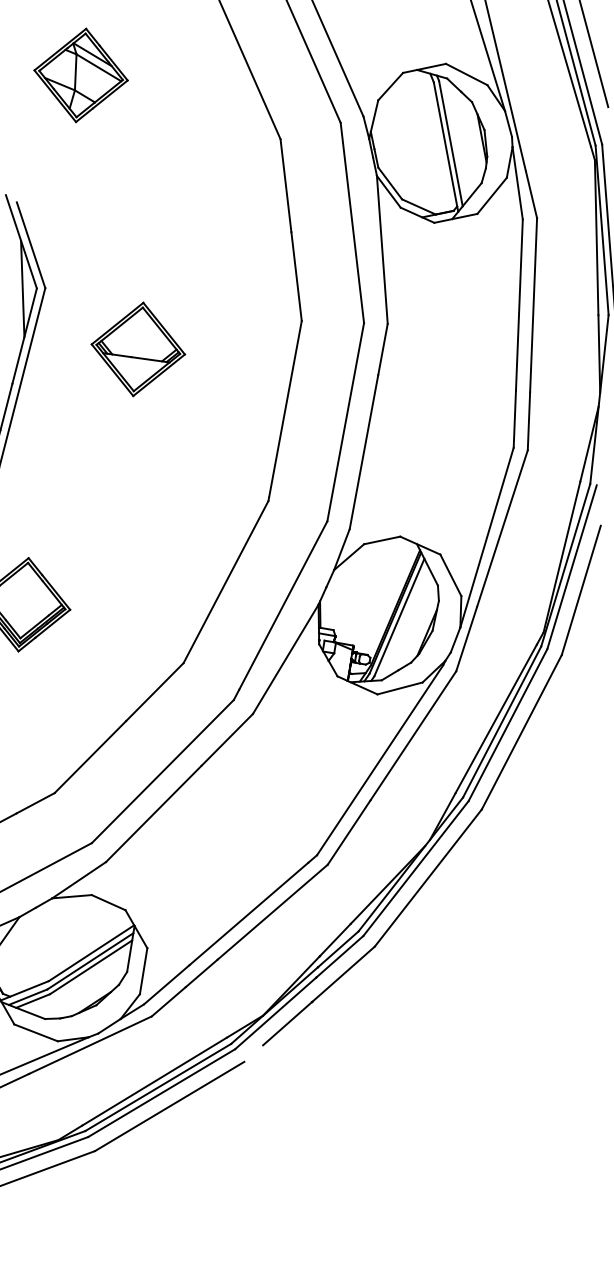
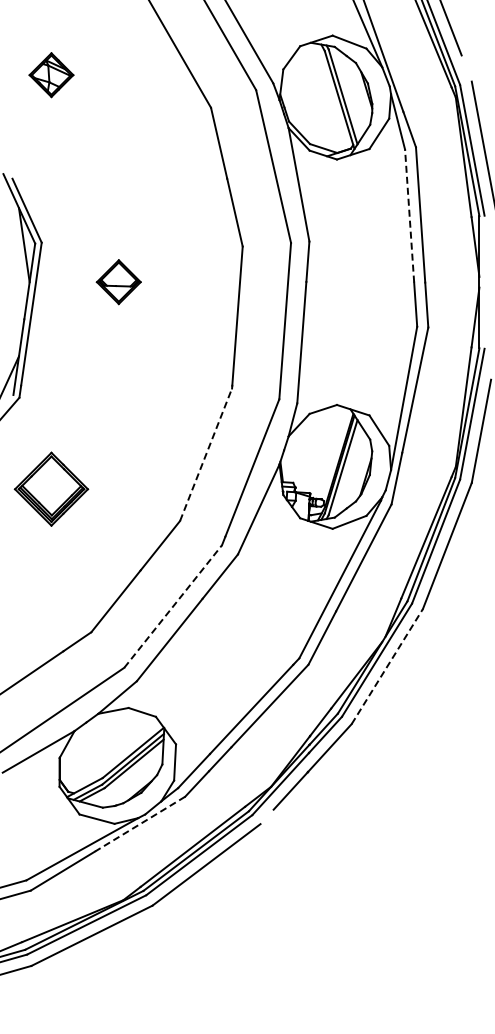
part: (81, 74) -> (51, 74), size x0.6
line: (519, 305) -> (409, 216), solid -> dashed
part: (138, 348) -> (118, 281), size x0.6
line: (226, 581) -> (206, 454), solid -> dashed
line: (163, 771) -> (173, 606), solid -> dashed
line: (428, 878) -> (387, 666), solid -> dashed
line: (90, 1045) -> (140, 824), solid -> dashed

